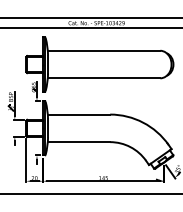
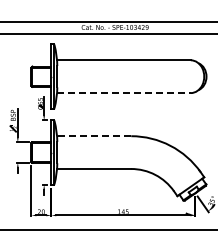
line: (103, 78) -> (123, 93), solid -> dashed
line: (78, 114) -> (93, 136), solid -> dashed

